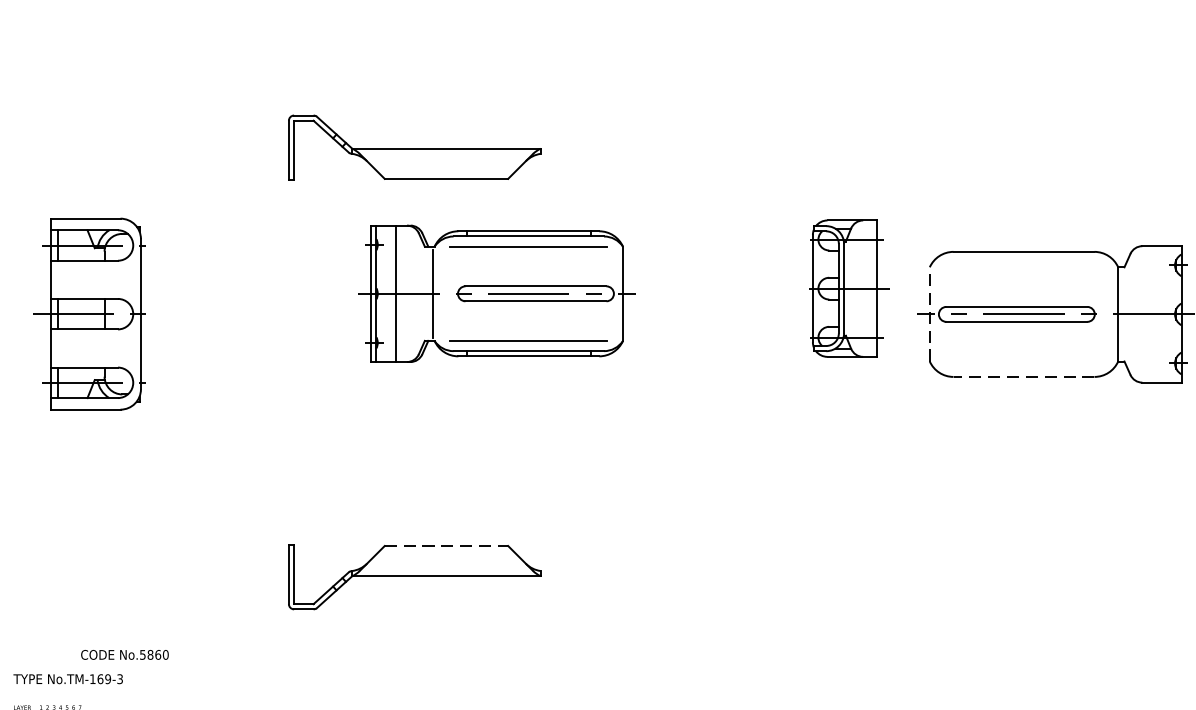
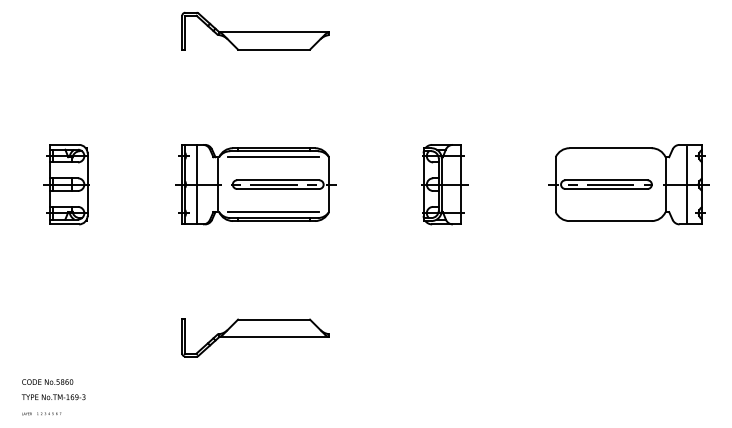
part: (414, 145) -> (255, 30), moved
part: (848, 288) -> (444, 184), moved
part: (496, 293) -> (255, 184), moved
part: (90, 314) -> (66, 184), size x0.71
line: (929, 314) -> (555, 184), dashed -> solid
line: (1154, 314) -> (686, 184), added
line: (1023, 377) -> (610, 221), dashed -> solid
line: (447, 545) -> (274, 319), dashed -> solid
text: (124, 653) -> (47, 381), moved

